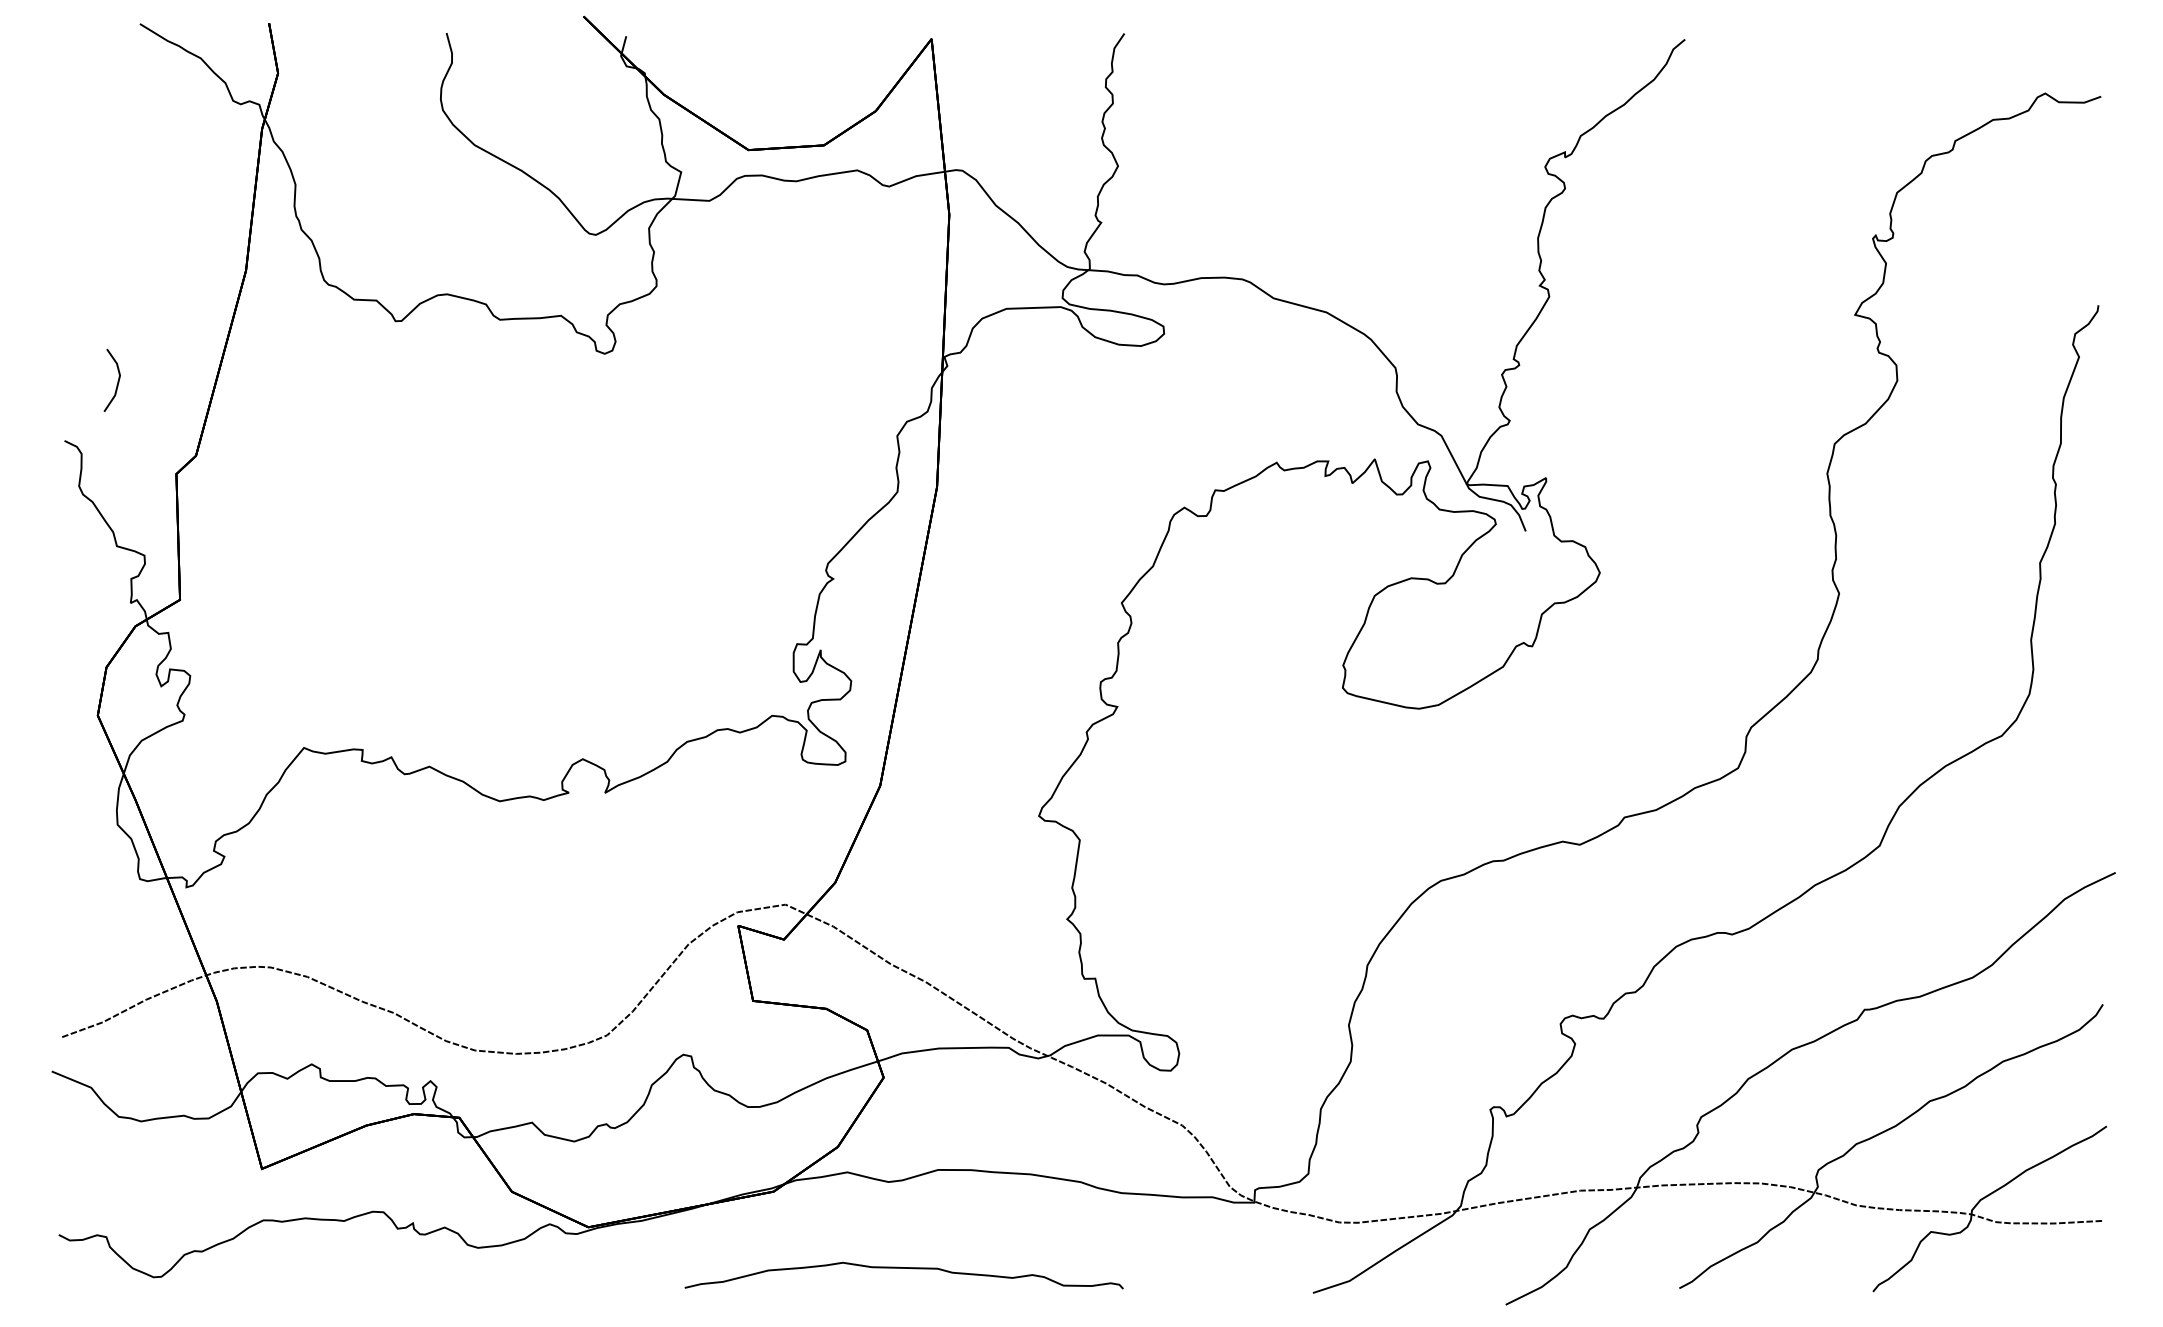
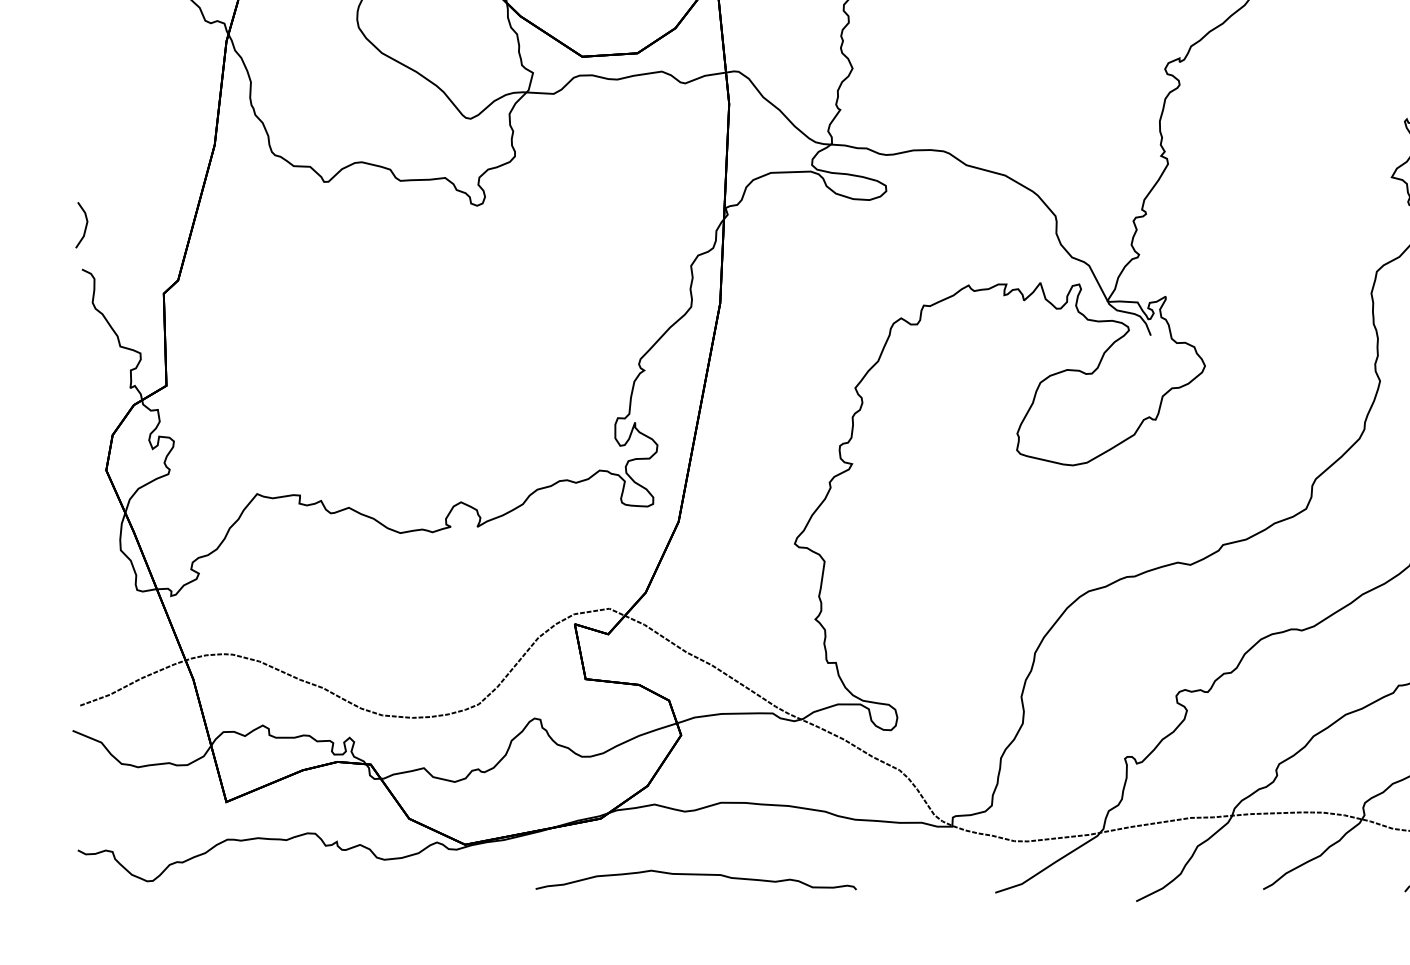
line: (117, 380) -> (85, 225), moved

